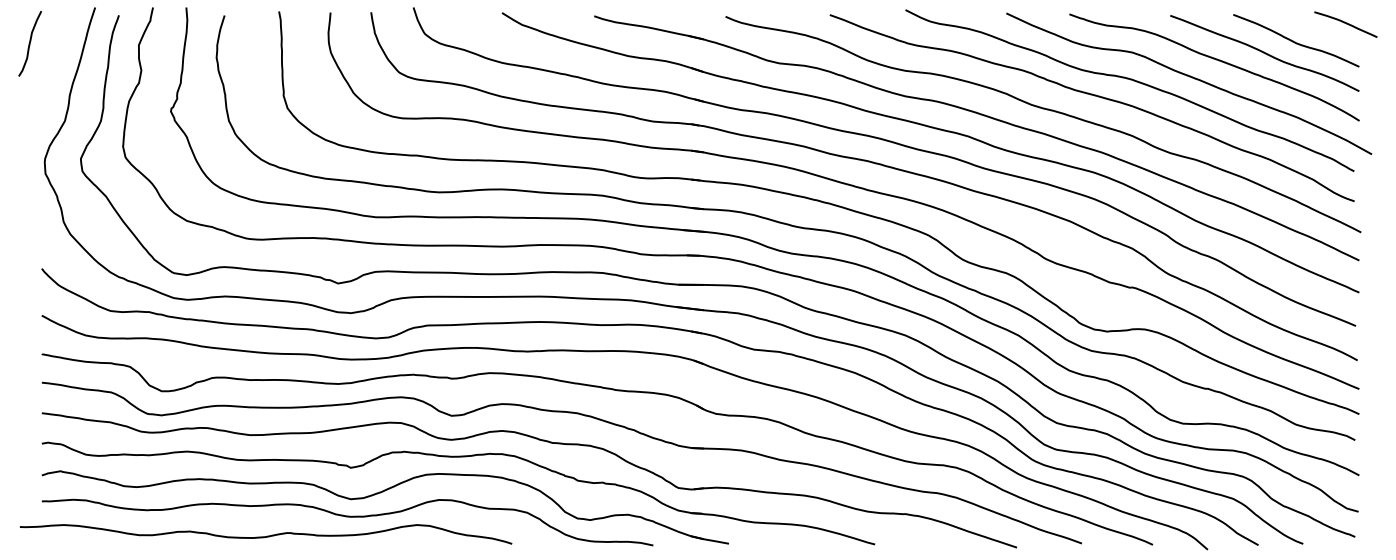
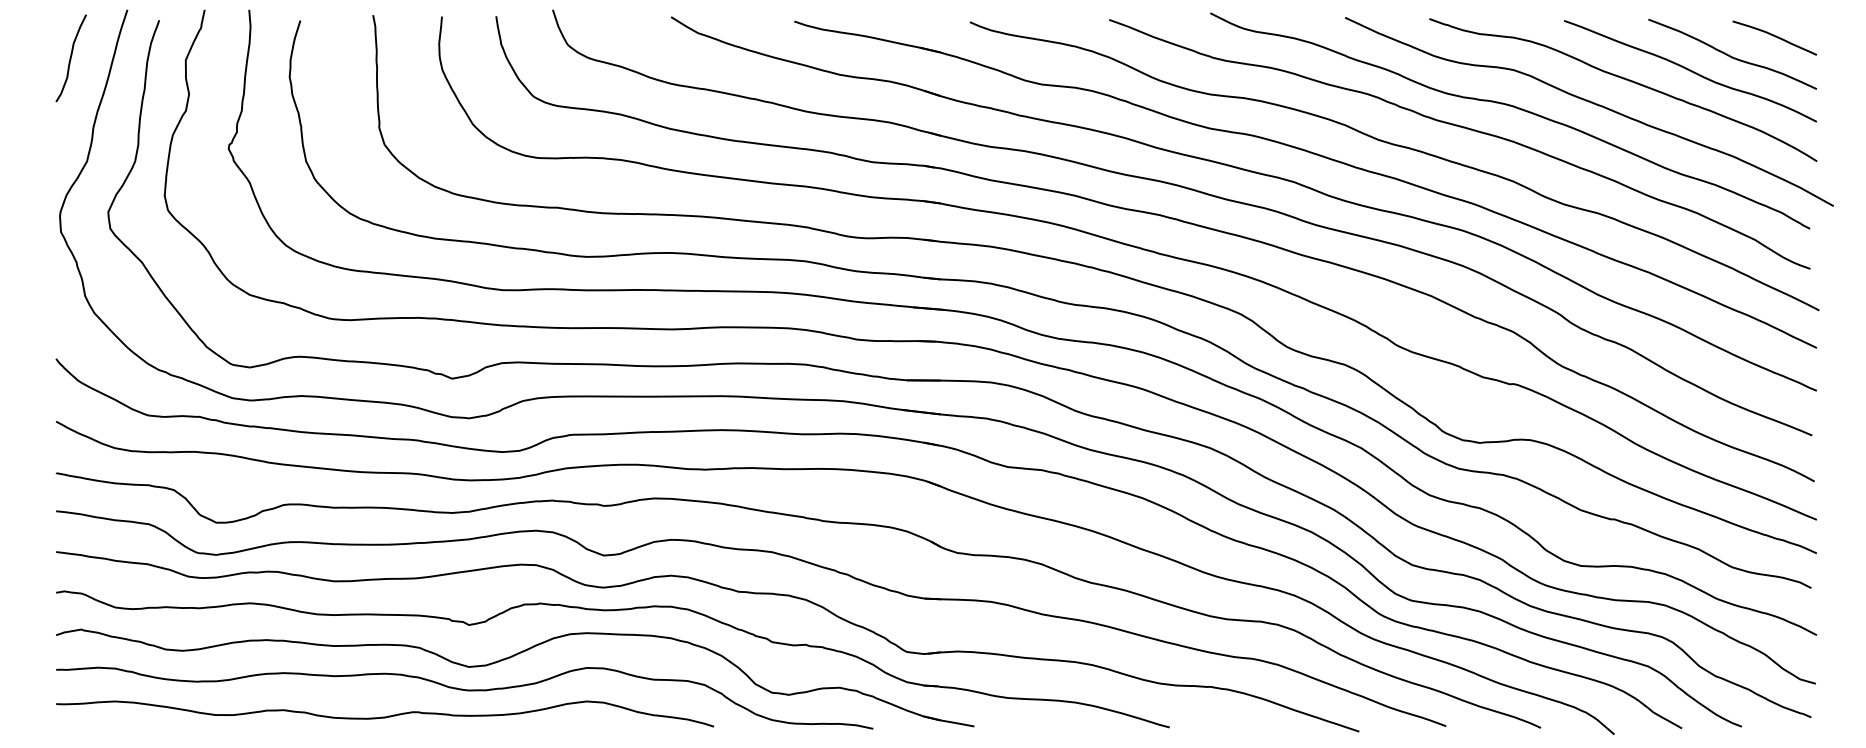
curve: (1345, 23) -> (1774, 36), moved
curve: (29, 43) -> (70, 57), moved
curve: (265, 536) -> (384, 716), moved

